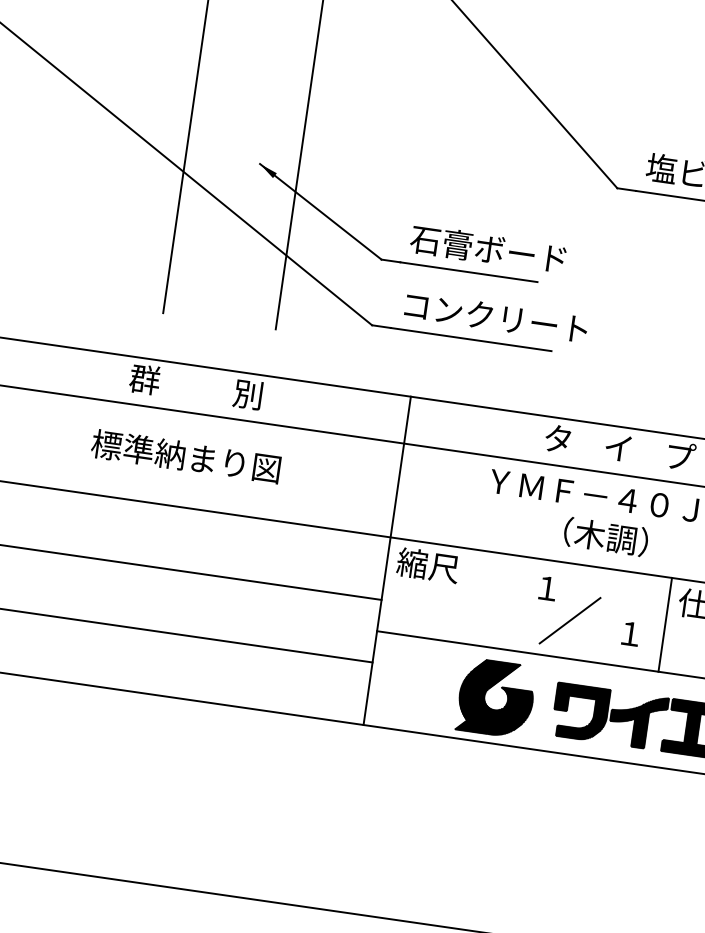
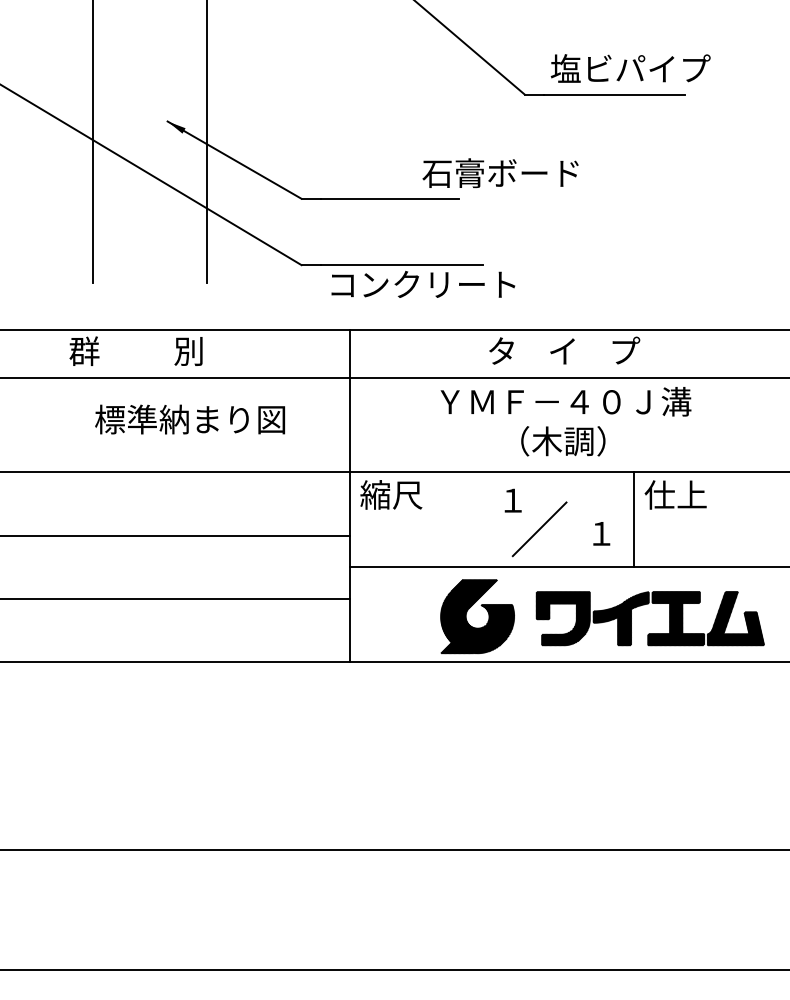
text: (488, 248) -> (500, 172), moved
text: (496, 317) -> (423, 284), moved
text: (185, 456) -> (189, 419), moved

